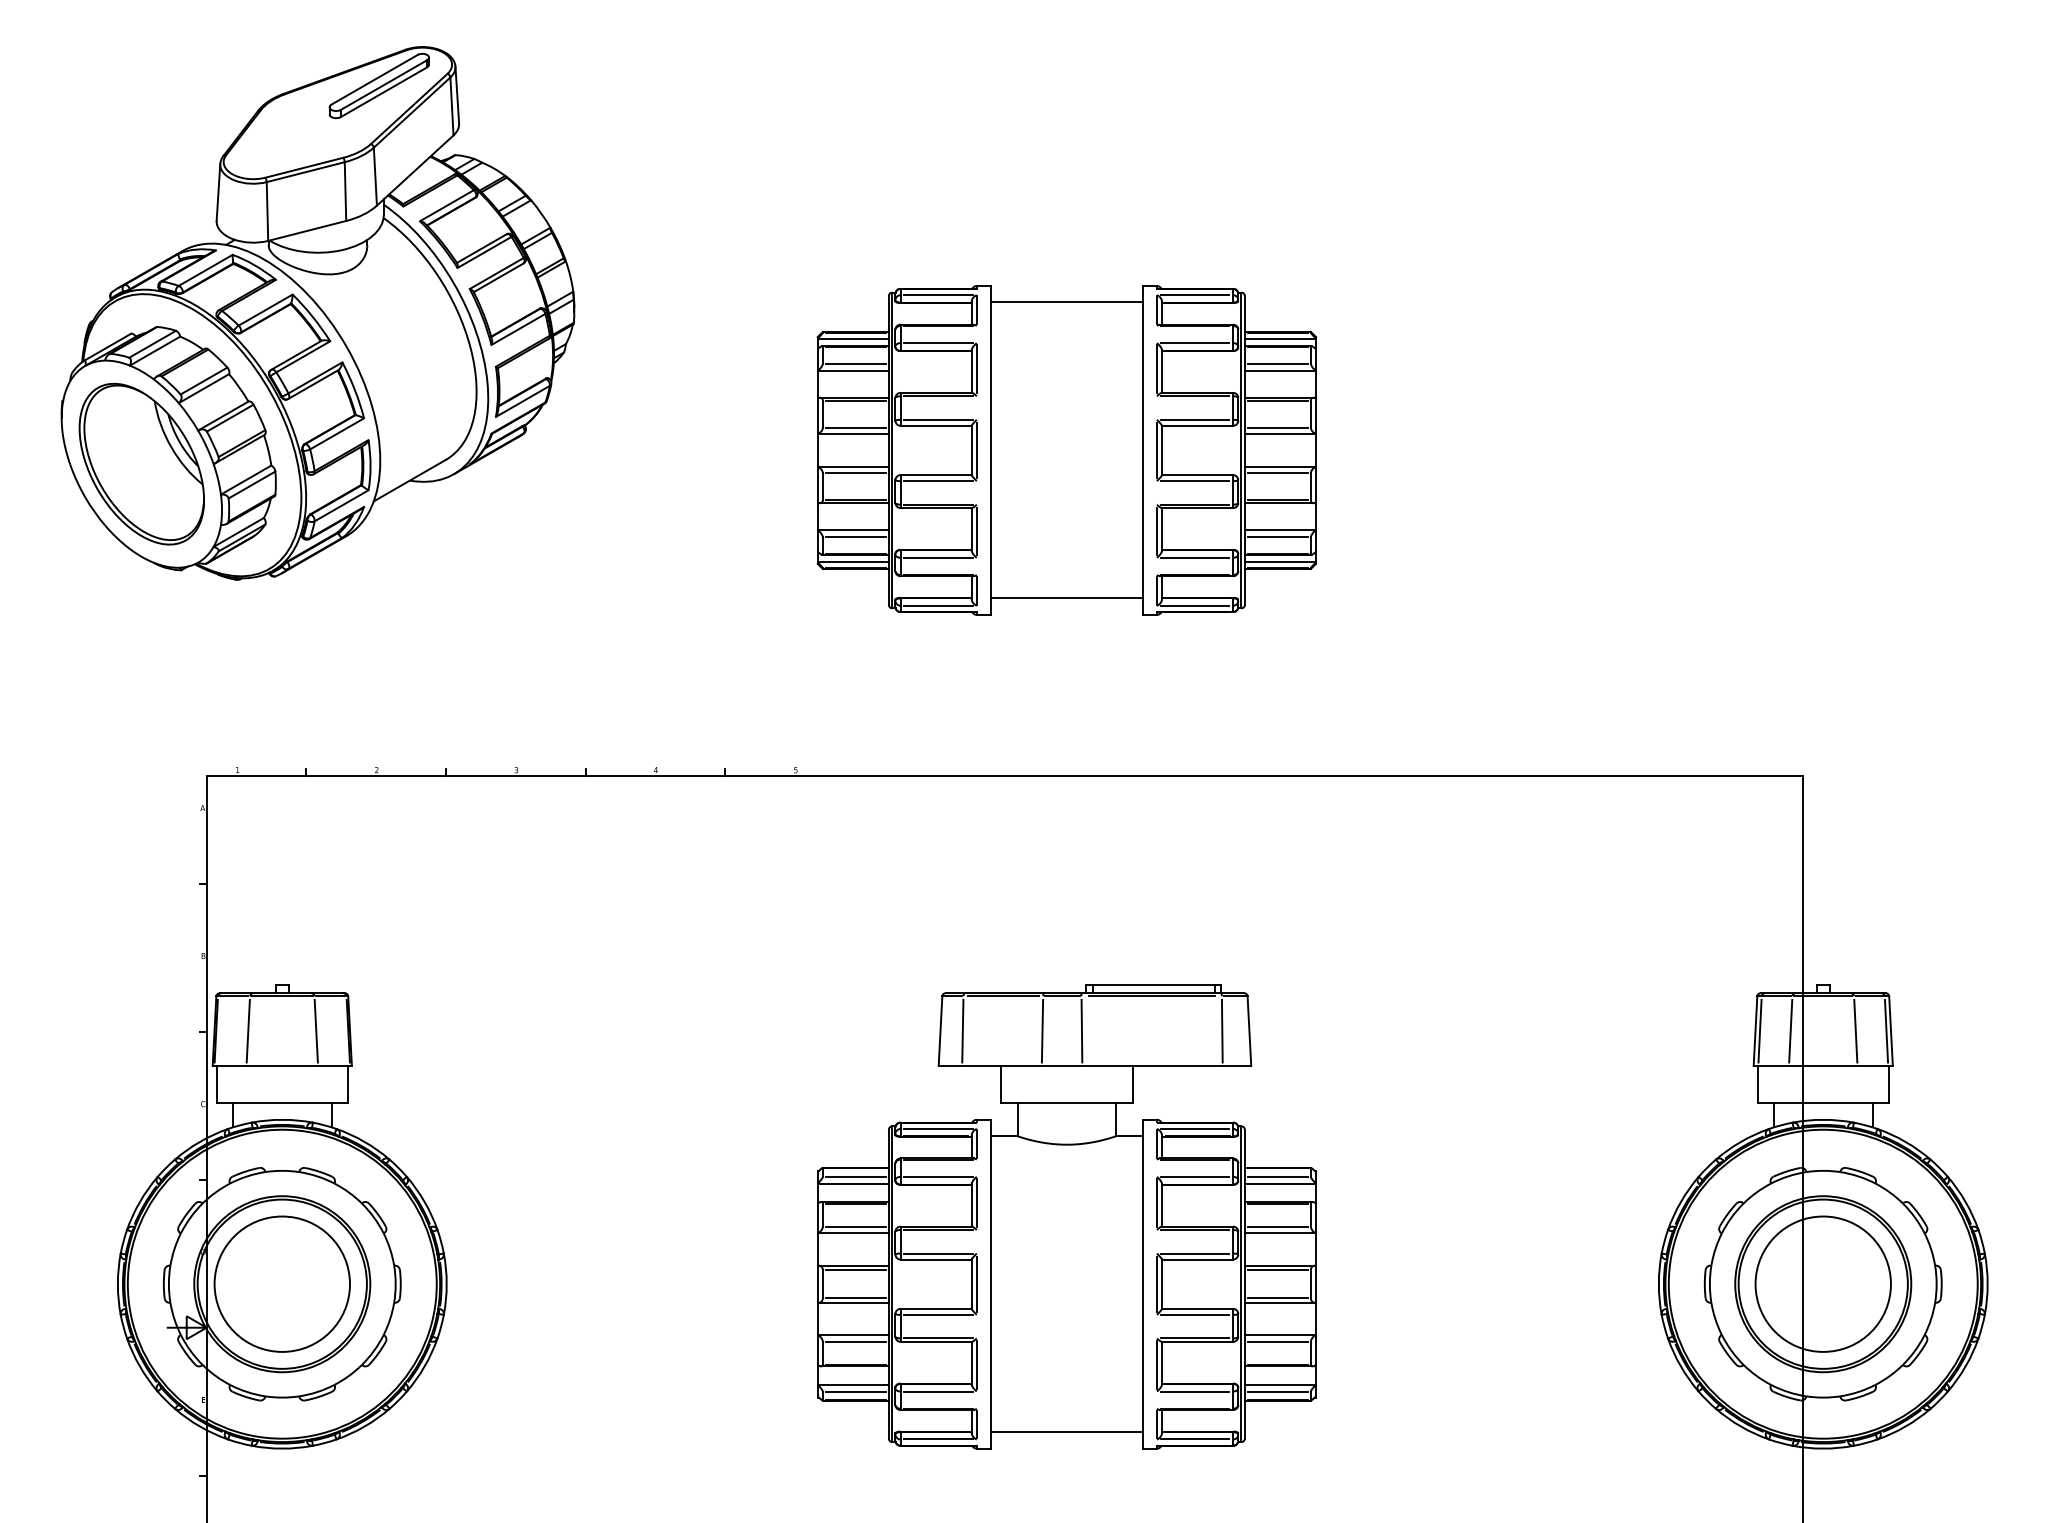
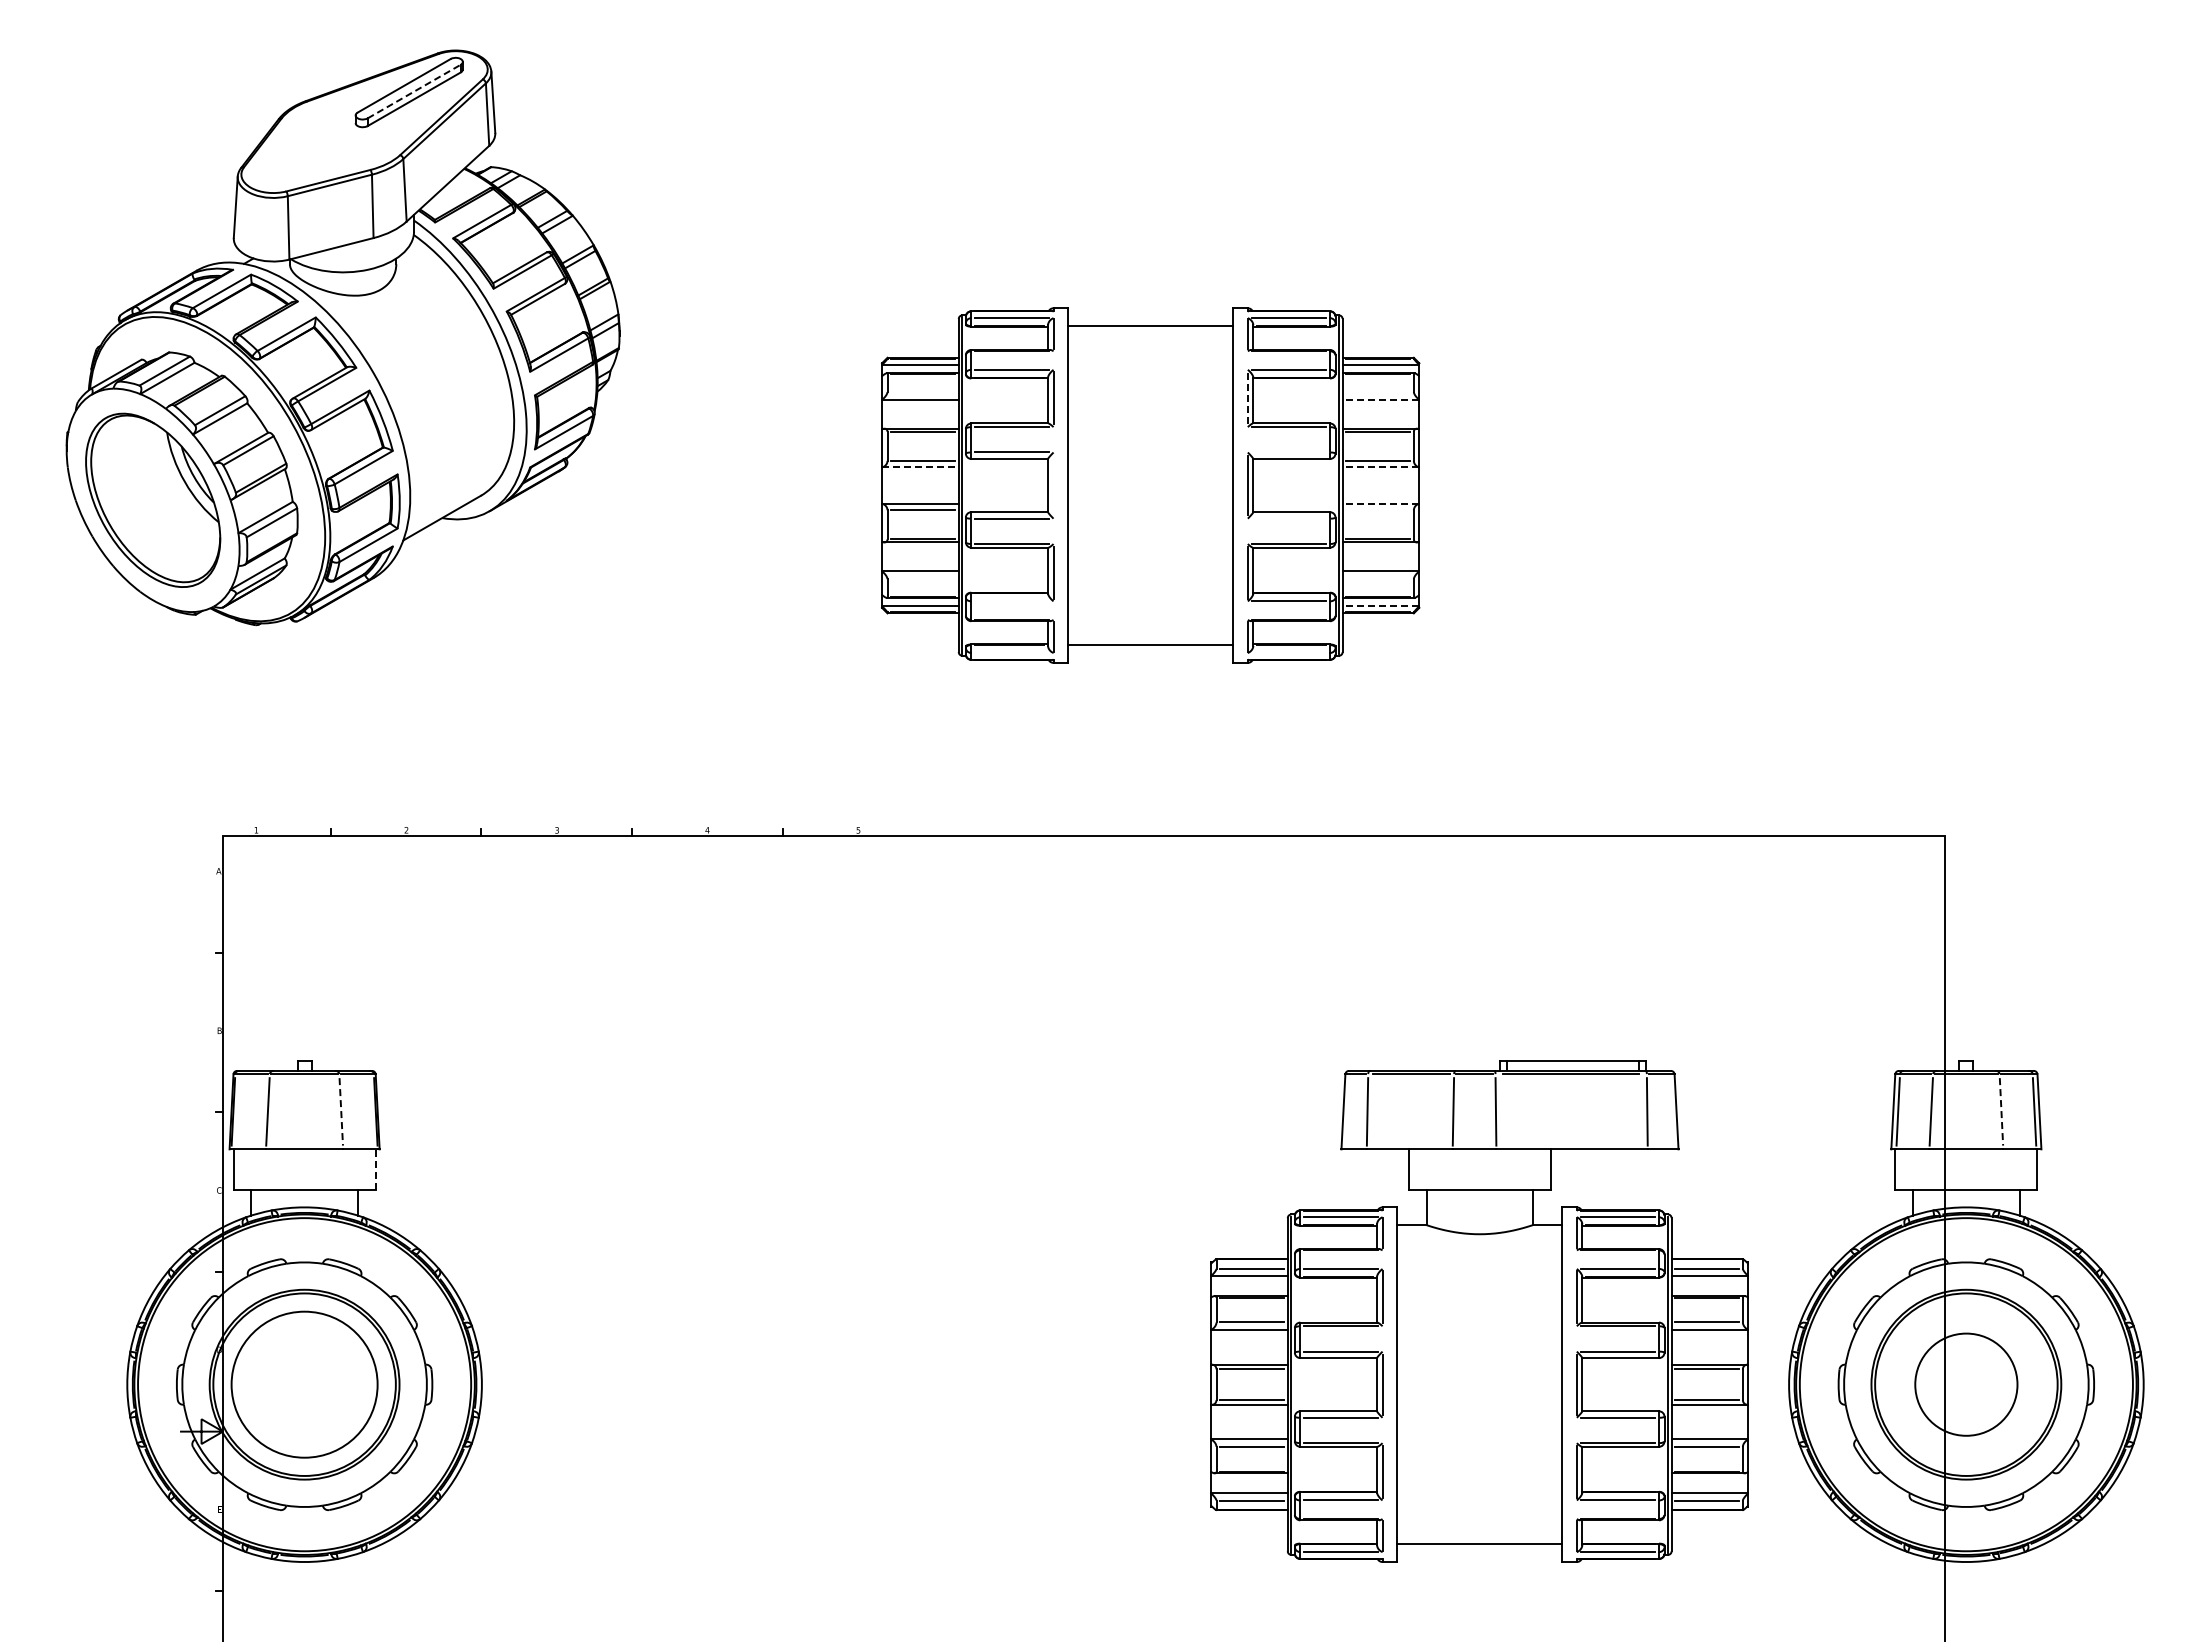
line: (384, 85) -> (414, 91), solid -> dashed
line: (856, 363) -> (923, 391), removed
line: (1278, 363) -> (1378, 391), removed
line: (1156, 369) -> (1247, 398), solid -> dashed
line: (1279, 370) -> (1380, 399), solid -> dashed
line: (1194, 419) -> (1288, 452), removed
line: (853, 433) -> (920, 467), solid -> dashed
line: (1279, 433) -> (1380, 467), solid -> dashed
line: (976, 450) -> (1053, 485), removed
line: (1279, 467) -> (1380, 503), solid -> dashed
line: (1278, 473) -> (1378, 510), removed
line: (1194, 480) -> (1288, 518), removed
line: (856, 537) -> (923, 579), removed
line: (1278, 537) -> (1378, 579), removed
line: (938, 557) -> (1012, 601), removed
line: (1279, 562) -> (1380, 606), solid -> dashed
line: (938, 605) -> (1012, 652), removed
line: (1194, 605) -> (1288, 652), removed
line: (316, 1030) -> (341, 1111), solid -> dashed
line: (1855, 1030) -> (2001, 1111), solid -> dashed
line: (348, 1084) -> (375, 1169), solid -> dashed
part: (1066, 1216) -> (1479, 1311), moved
circle: (1823, 1284) -> (1966, 1384), size x0.7

